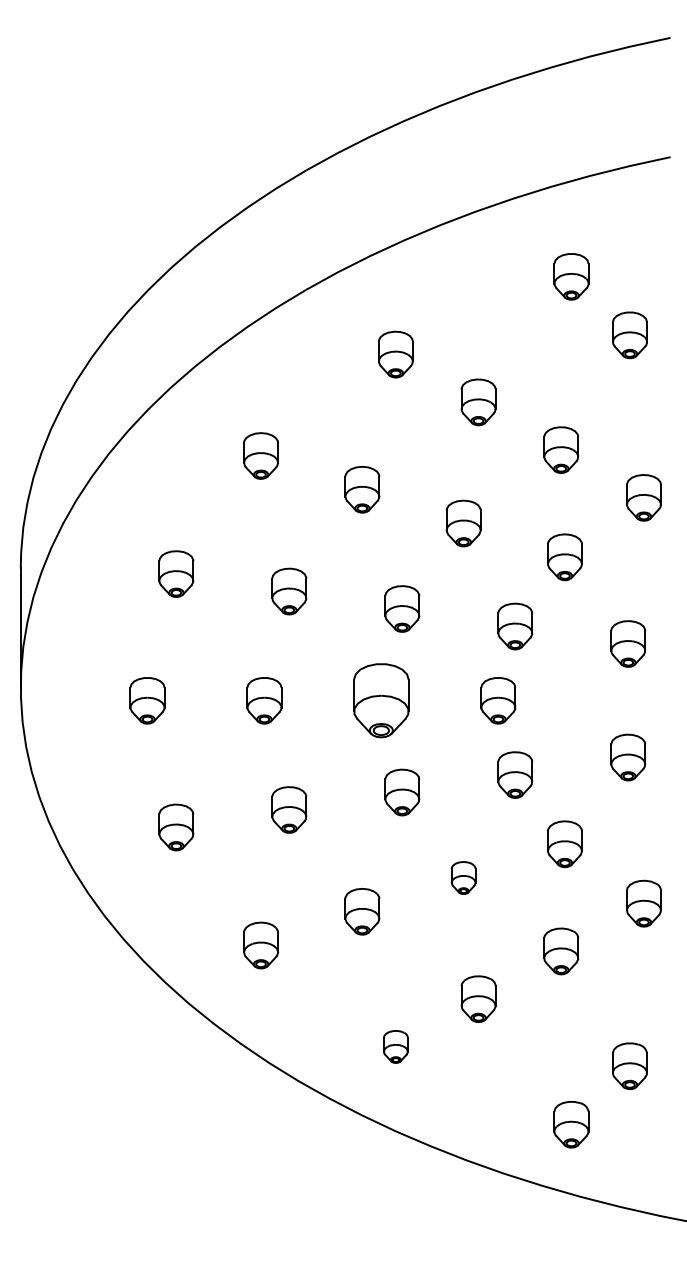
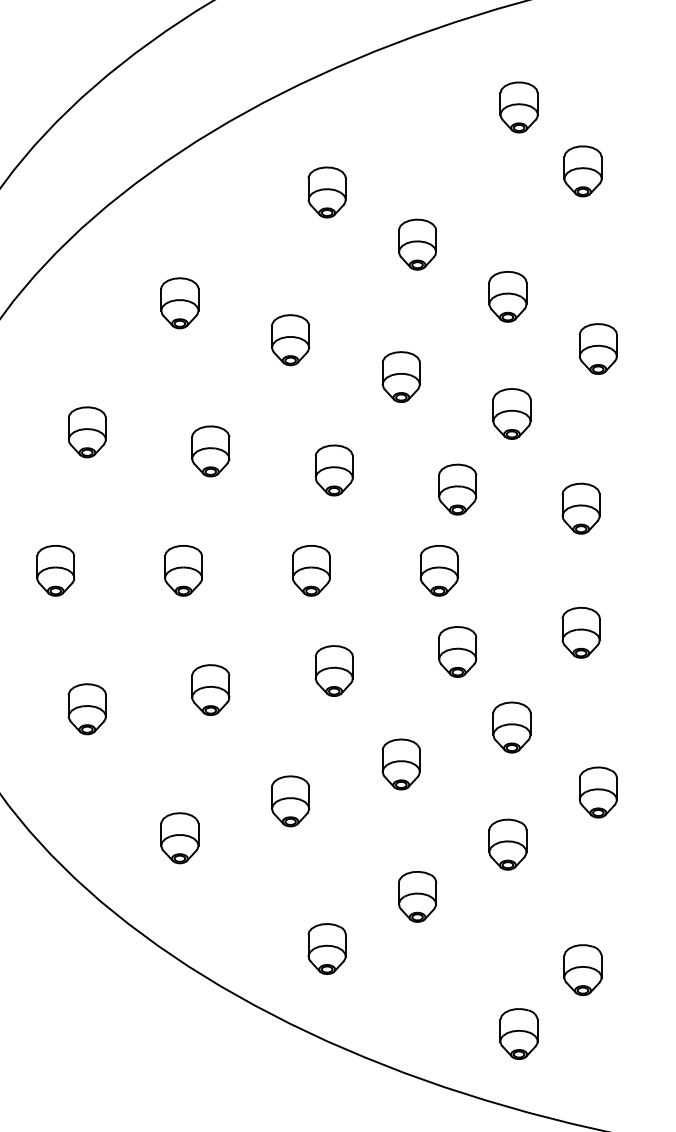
part: (381, 700) -> (311, 570), size x0.62
part: (463, 877) -> (401, 763), size x1.43
part: (395, 1046) -> (326, 948), size x1.43

